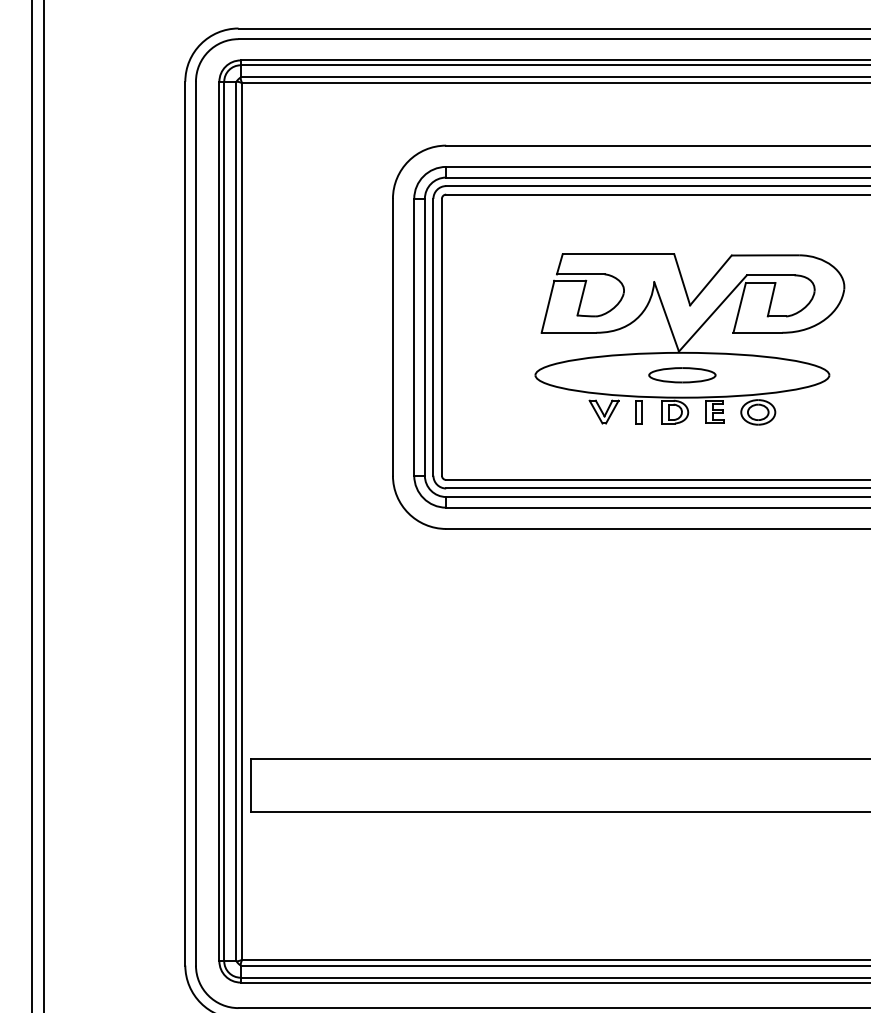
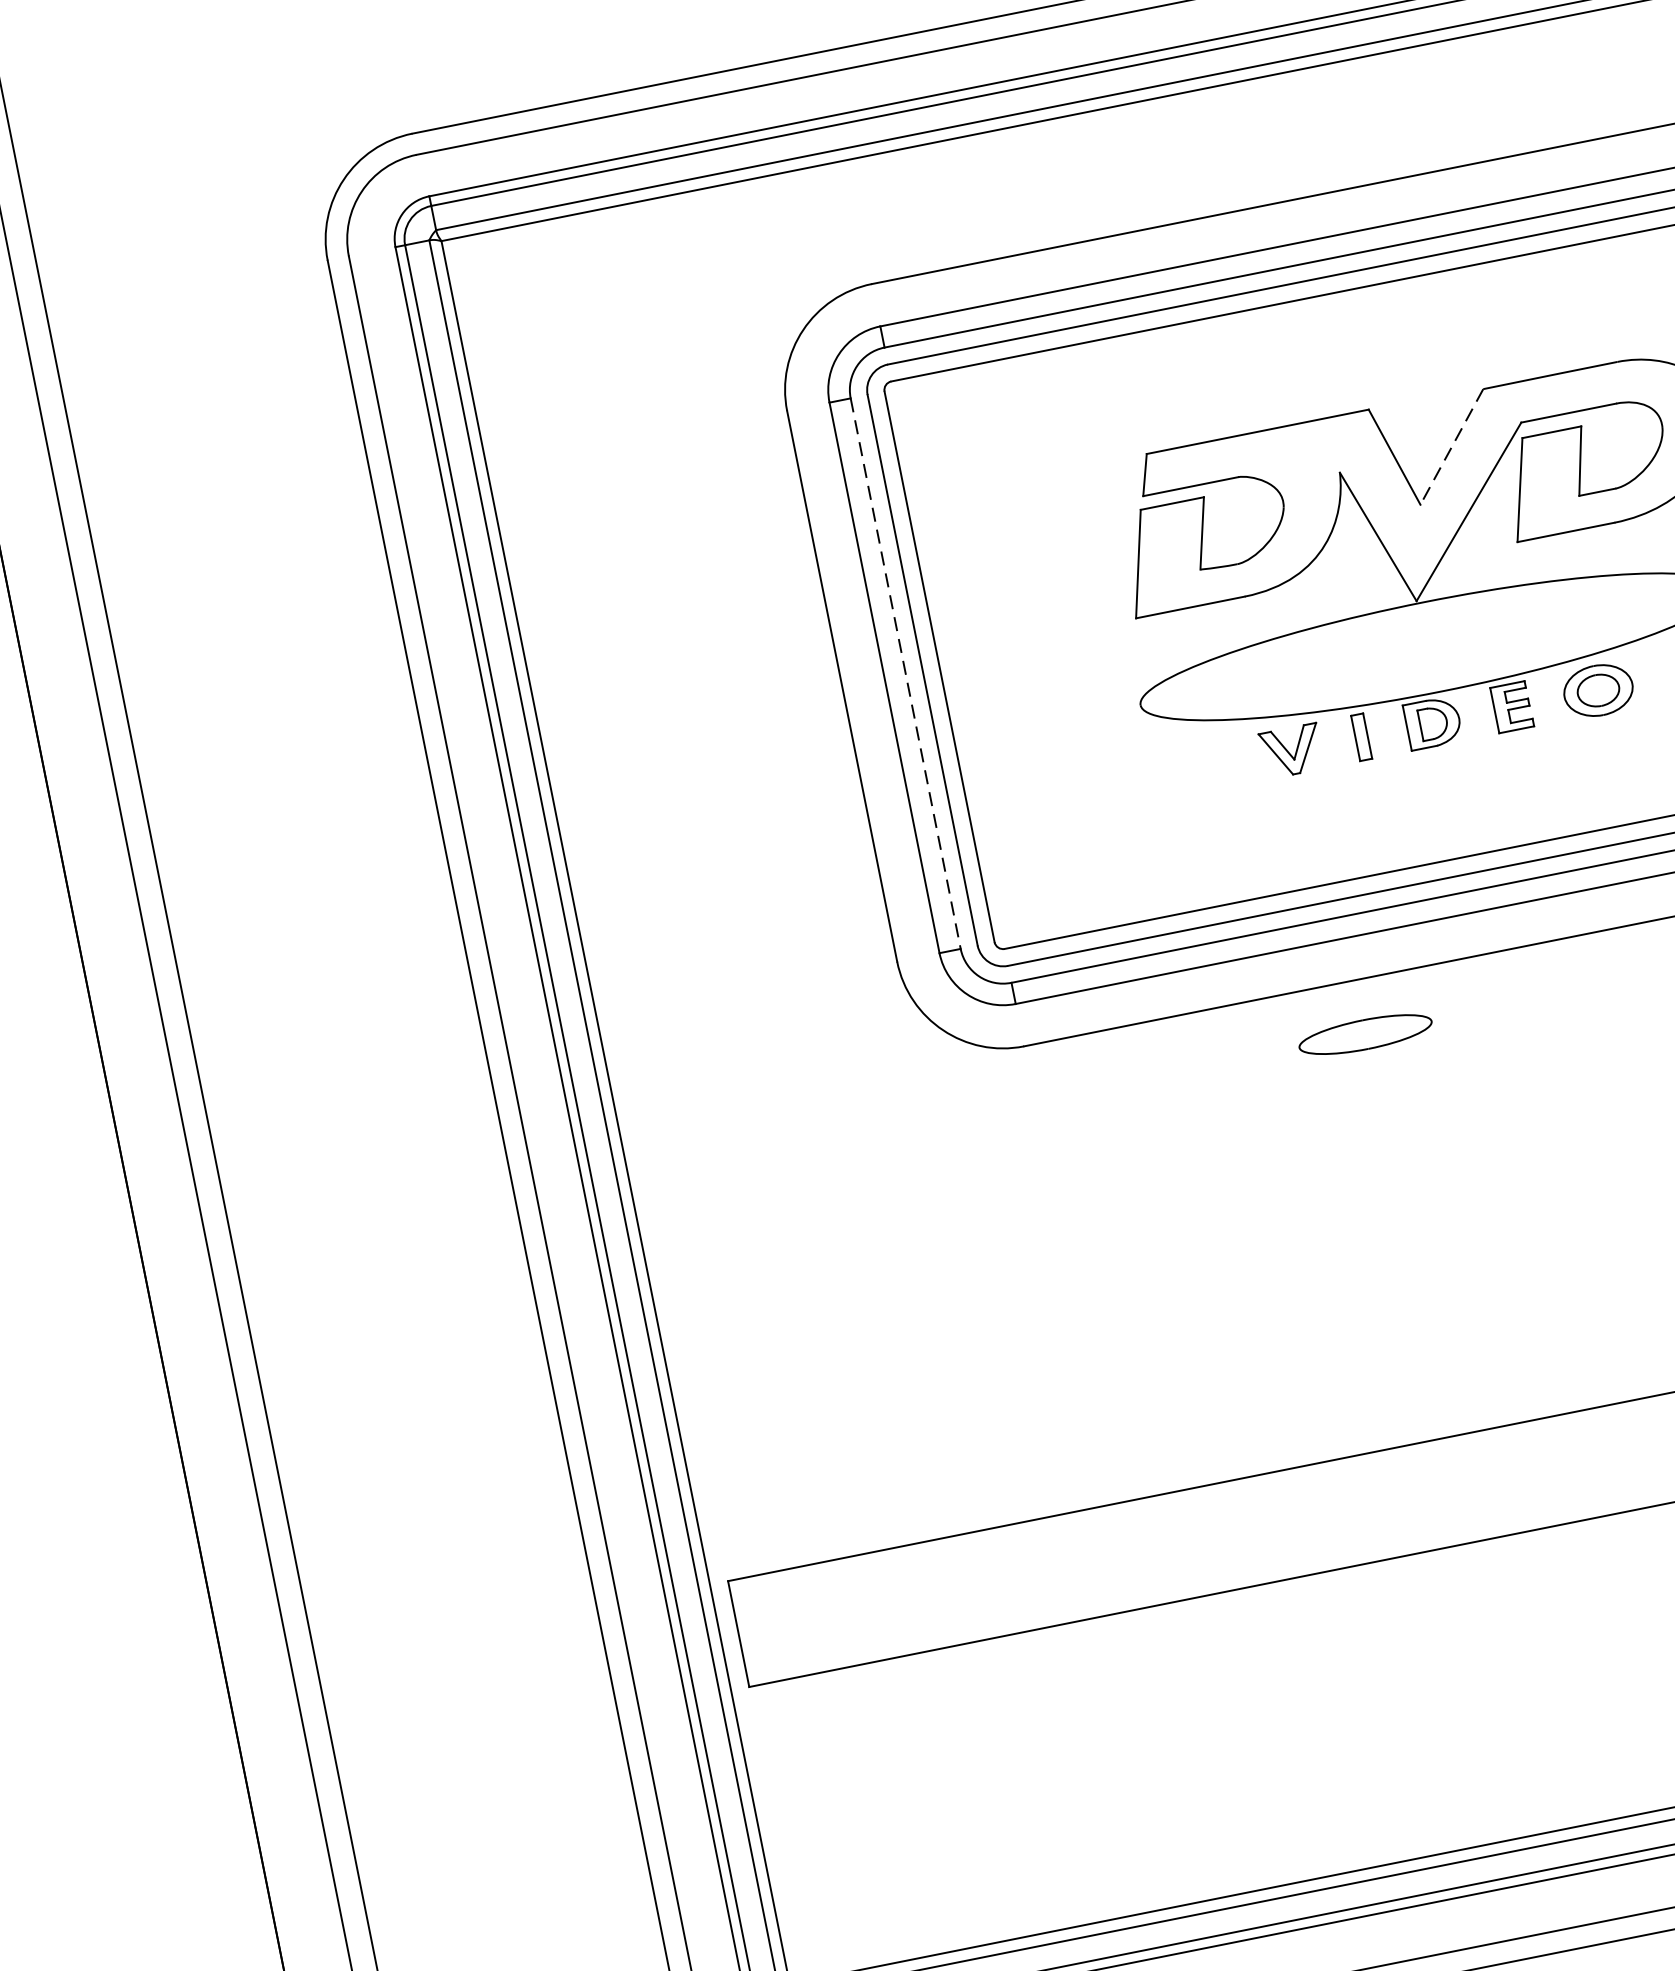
line: (710, 280) -> (1451, 447), solid -> dashed
line: (424, 337) -> (904, 674), solid -> dashed
part: (682, 375) -> (1365, 1035), moved

